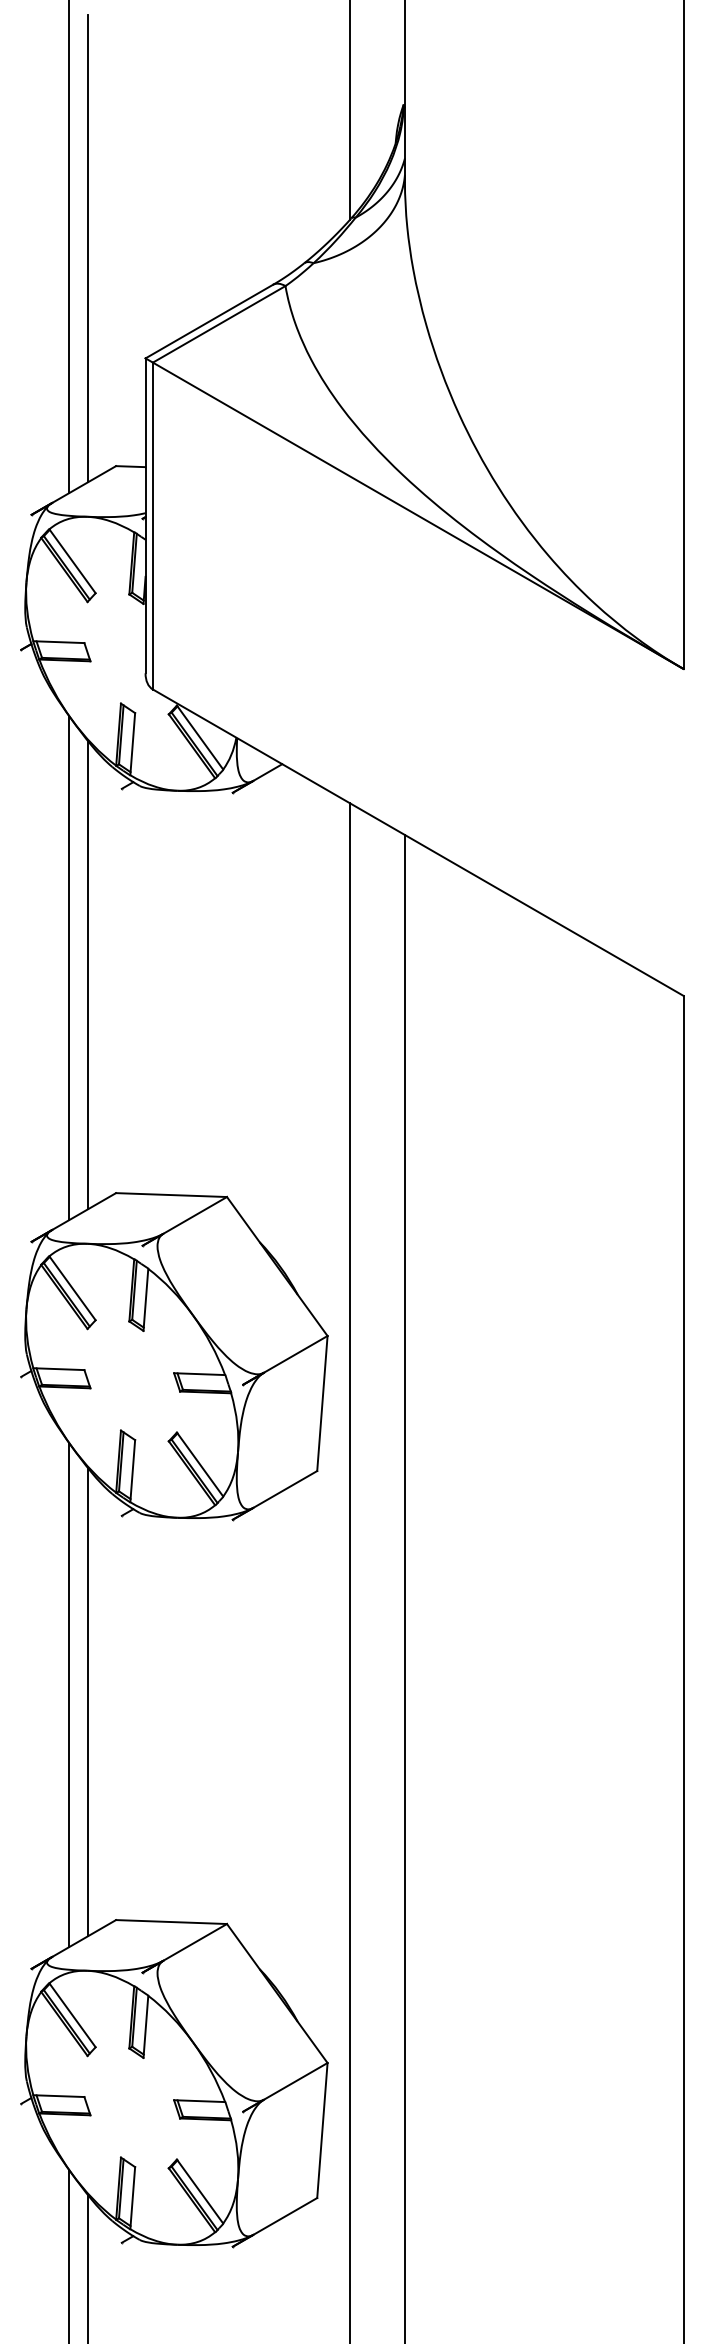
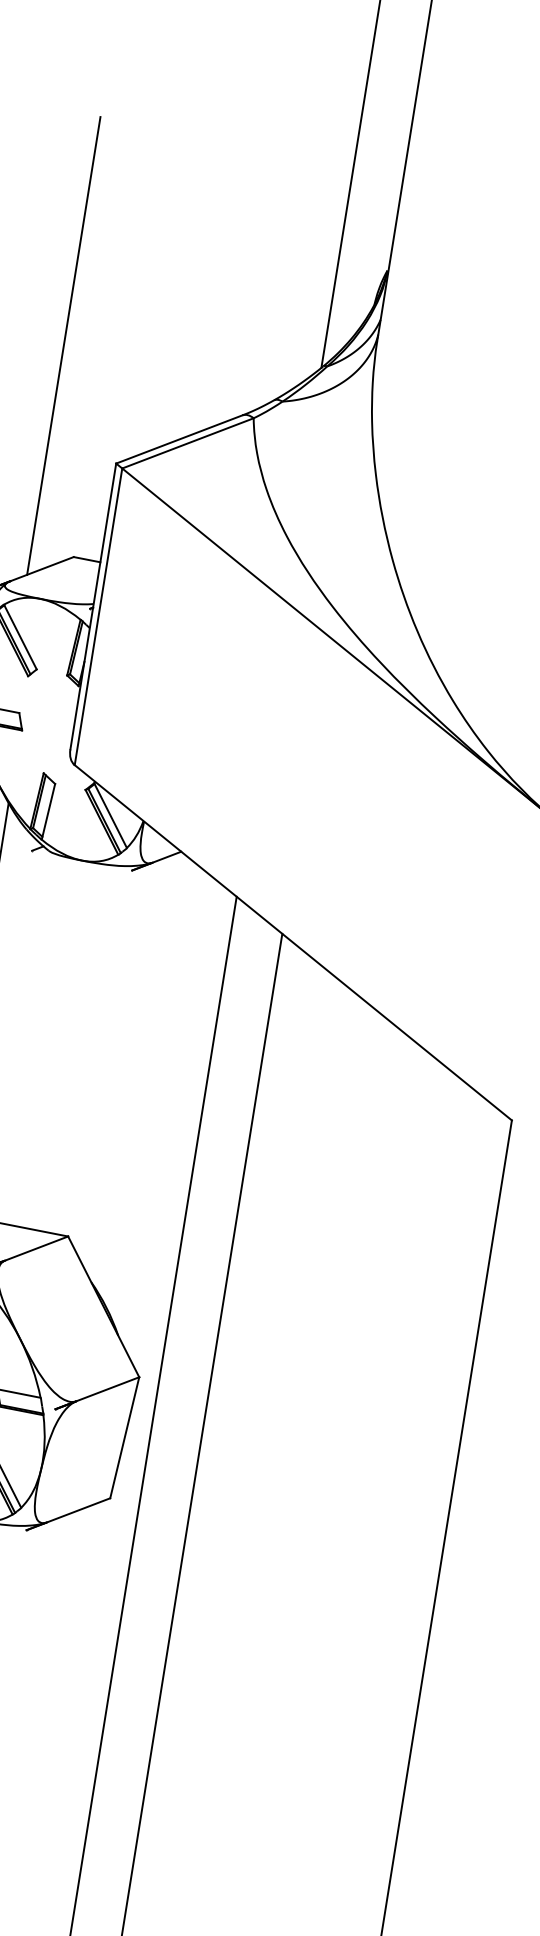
line: (88, 248) -> (80, 355), removed

